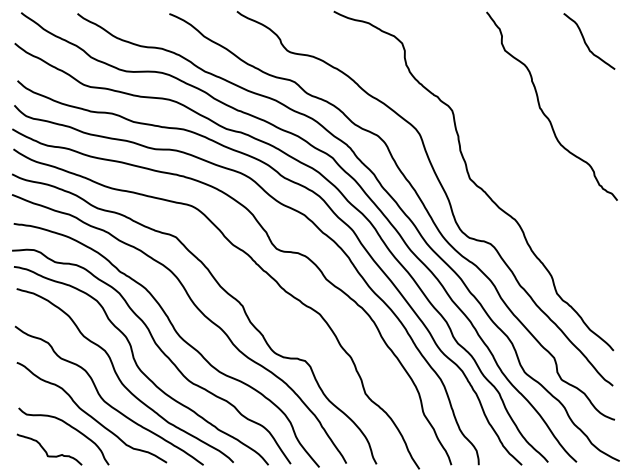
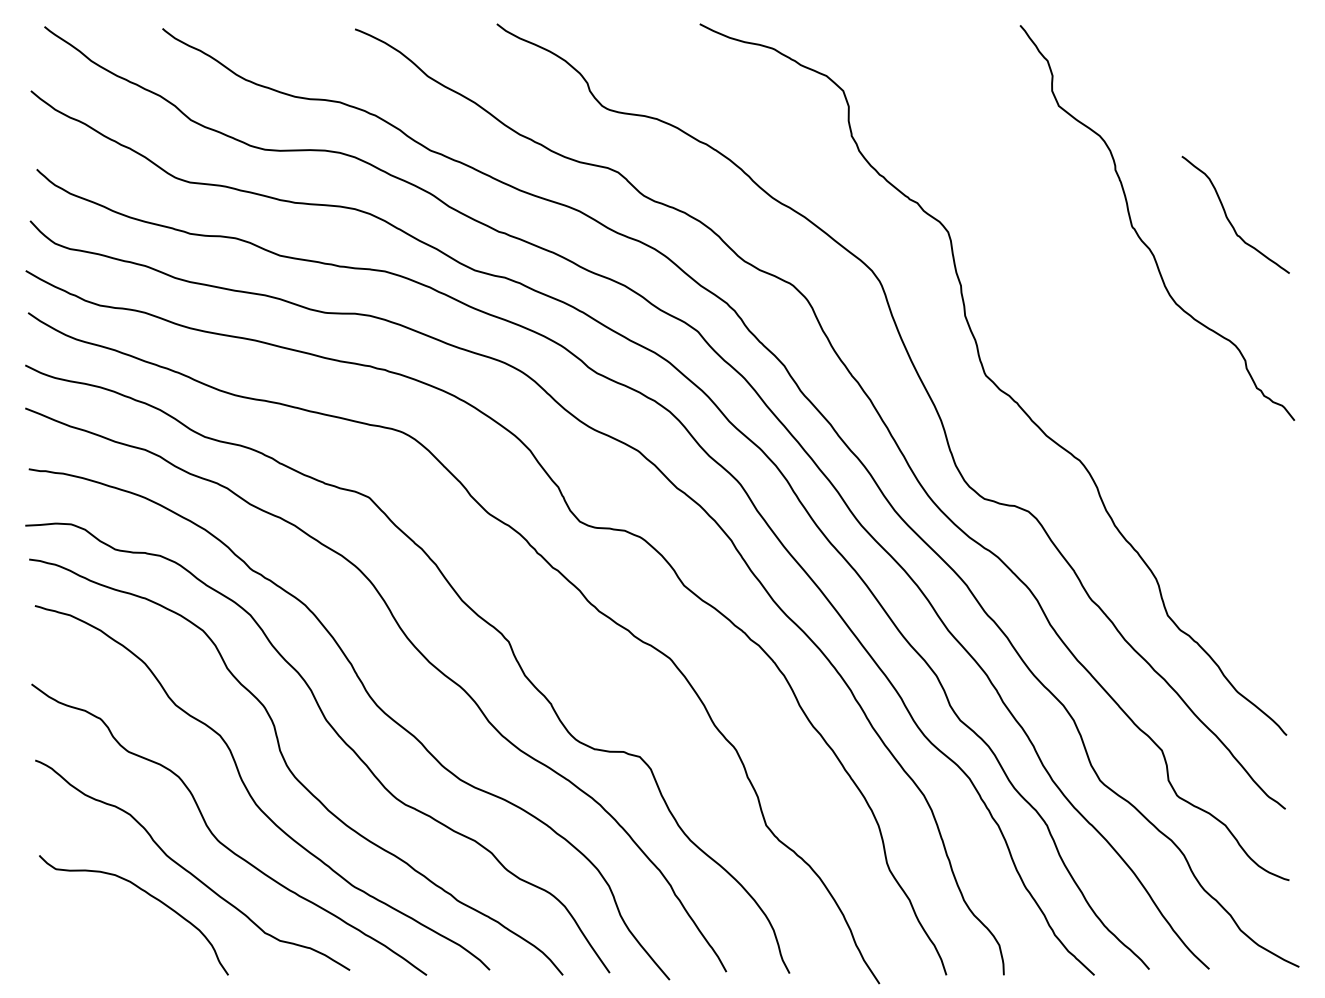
curve: (586, 42) -> (1229, 216), moved
curve: (46, 451) -> (97, 946), removed

